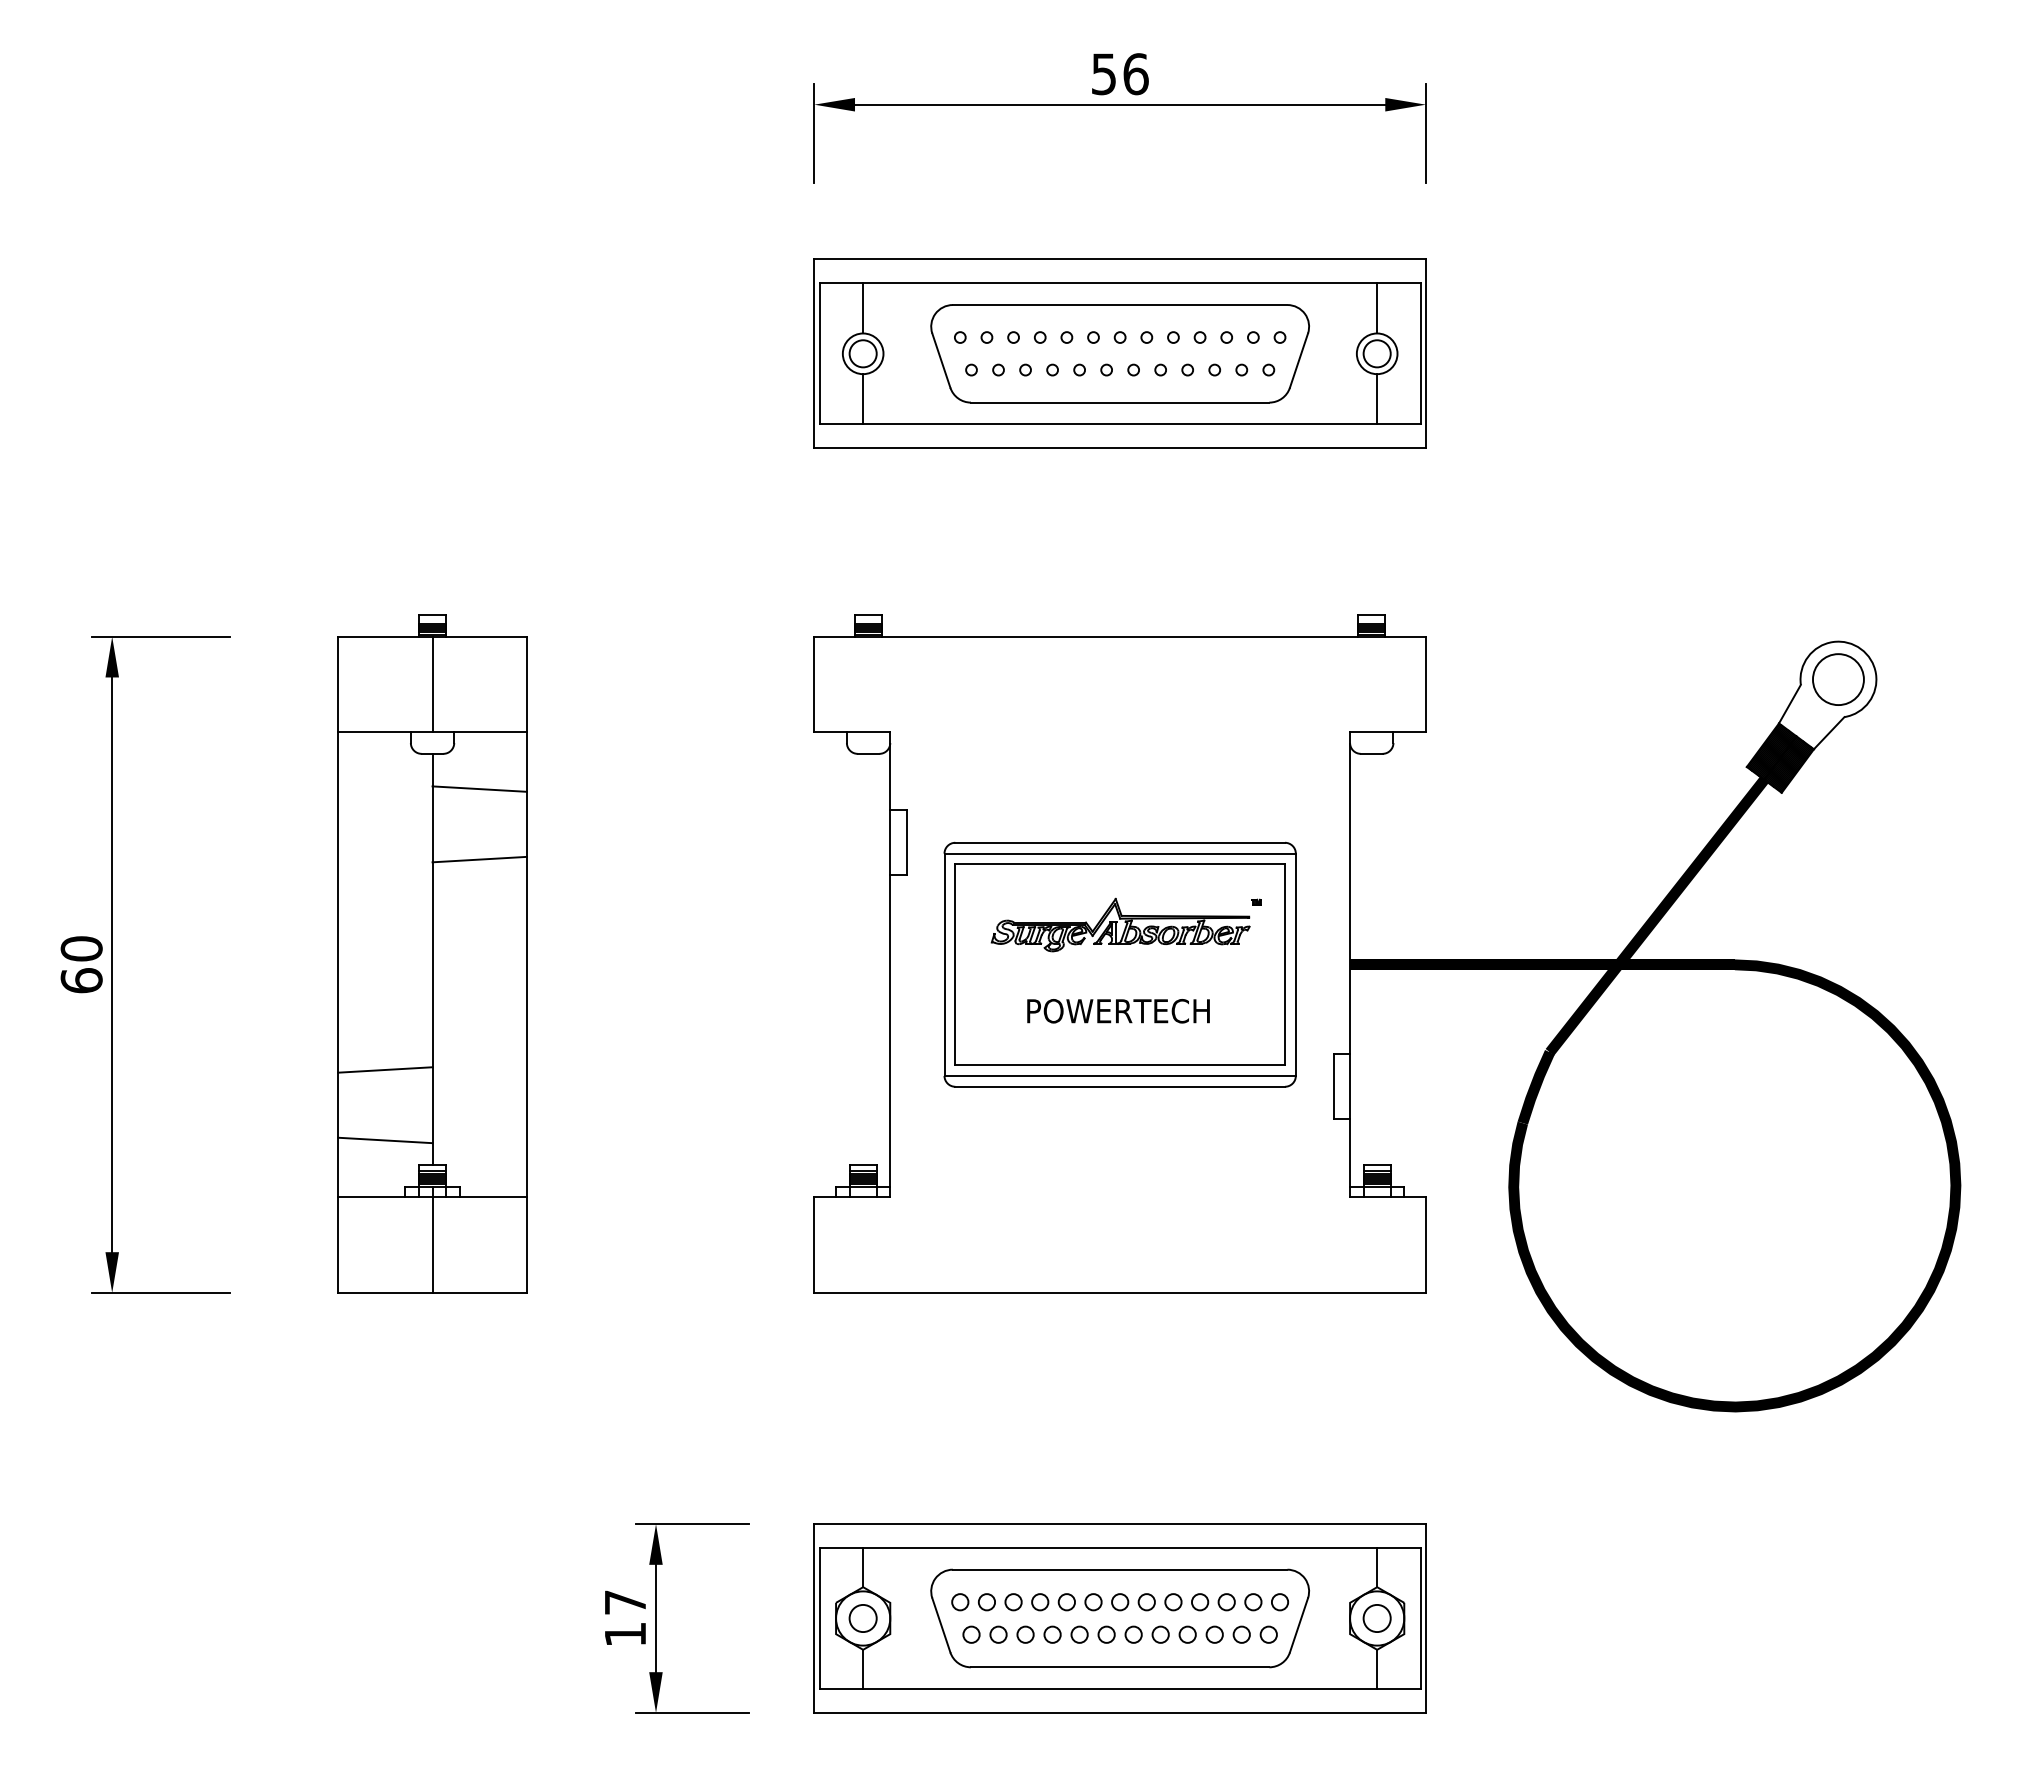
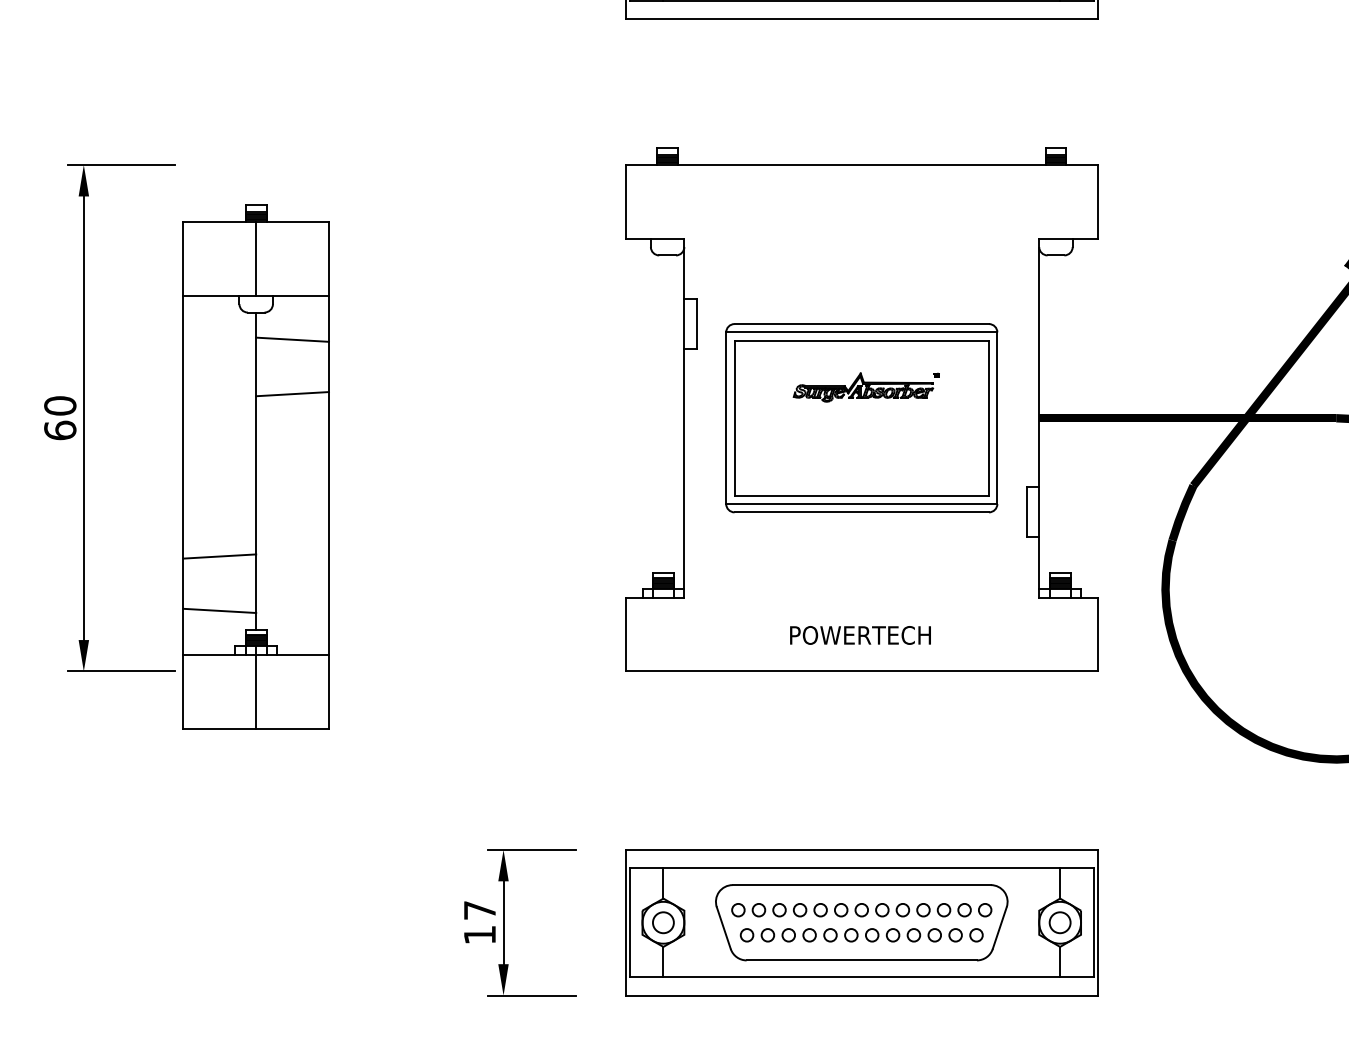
part: (1125, 924) -> (865, 387), size x0.7
part: (432, 953) -> (256, 466), moved
text: (1118, 1011) -> (860, 635), moved

